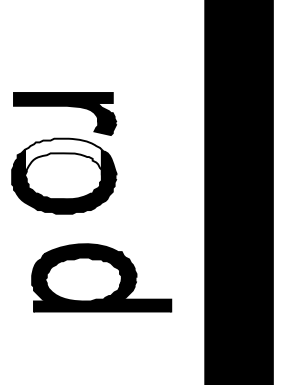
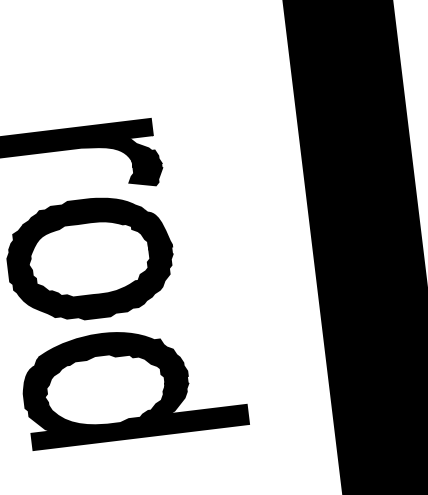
fill: (62, 156) -> (83, 228), added
part: (101, 277) -> (132, 383), moved

